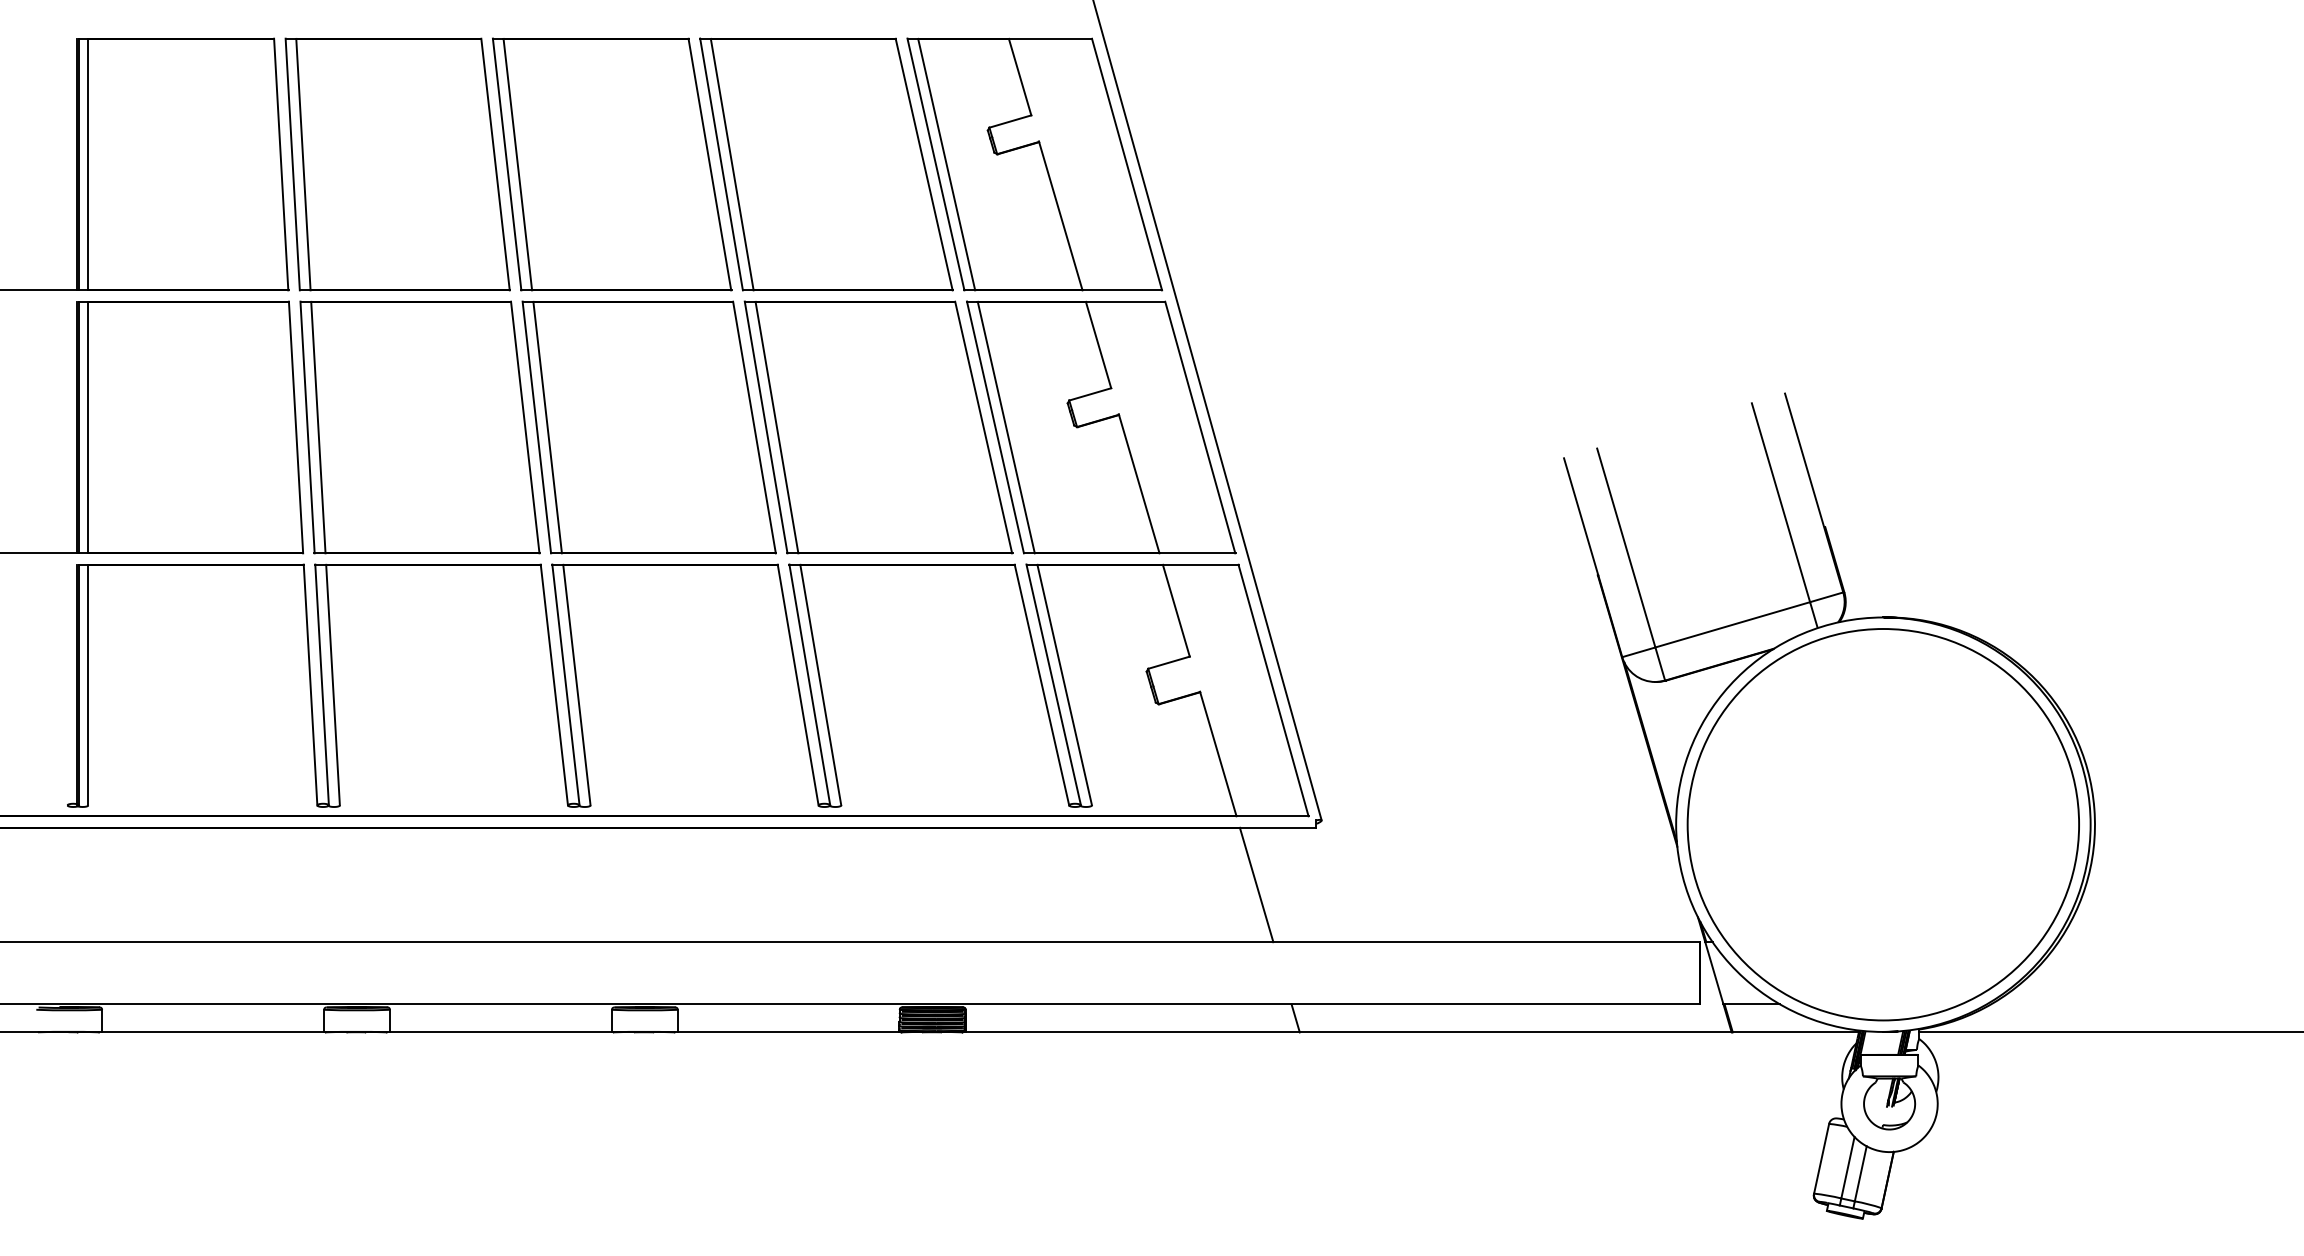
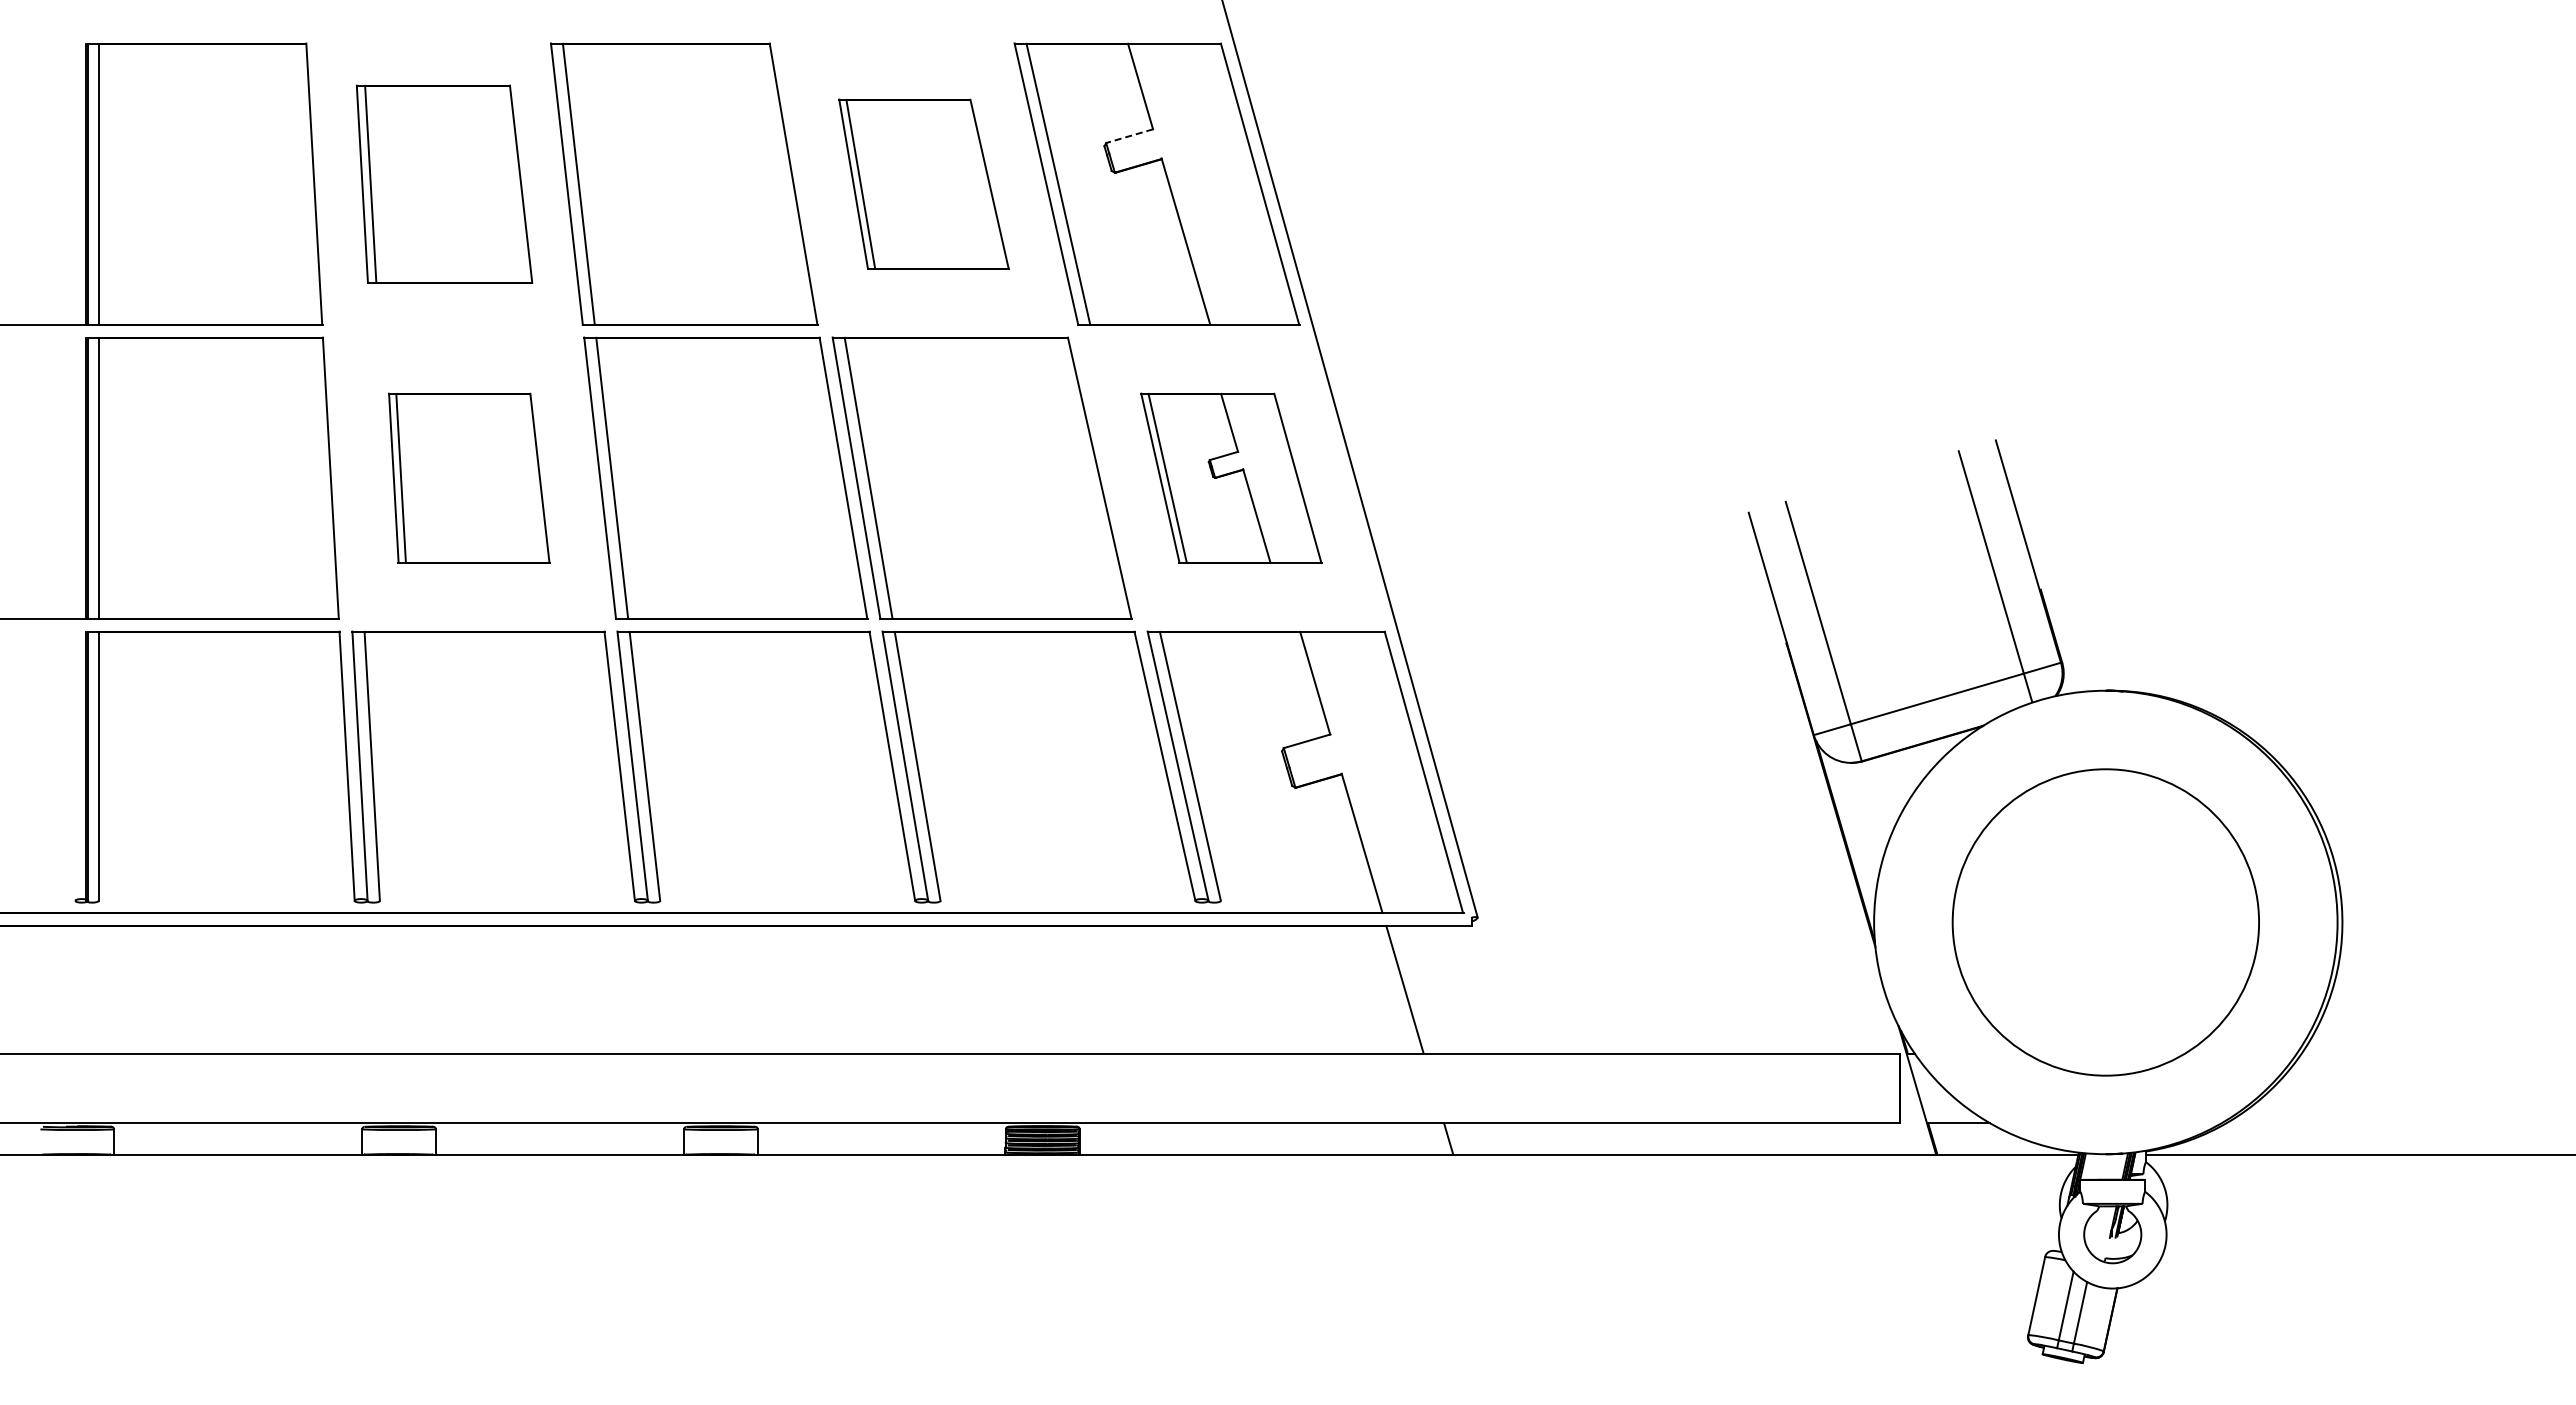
line: (1010, 121) -> (1129, 136), solid -> dashed
part: (397, 163) -> (444, 183), size x0.7
part: (826, 163) -> (923, 183), size x0.6
part: (419, 426) -> (468, 477), size x0.6
part: (1101, 426) -> (1231, 477), size x0.6
circle: (1883, 824) -> (2105, 922), size x0.7

